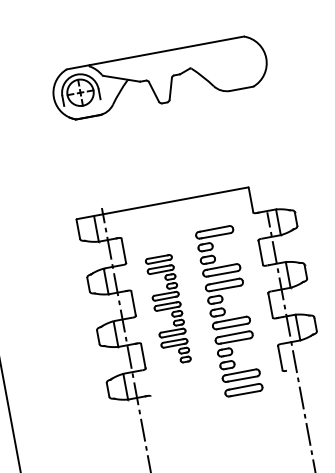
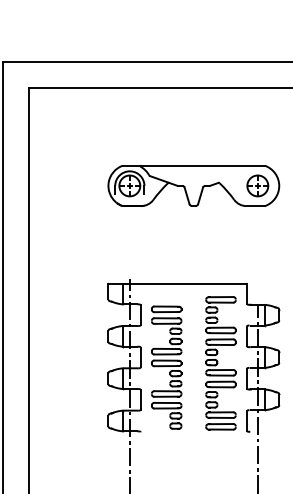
part: (239, 62) -> (257, 185), added
part: (167, 310) -> (166, 367), size x1.43
part: (228, 311) -> (220, 363), moved

